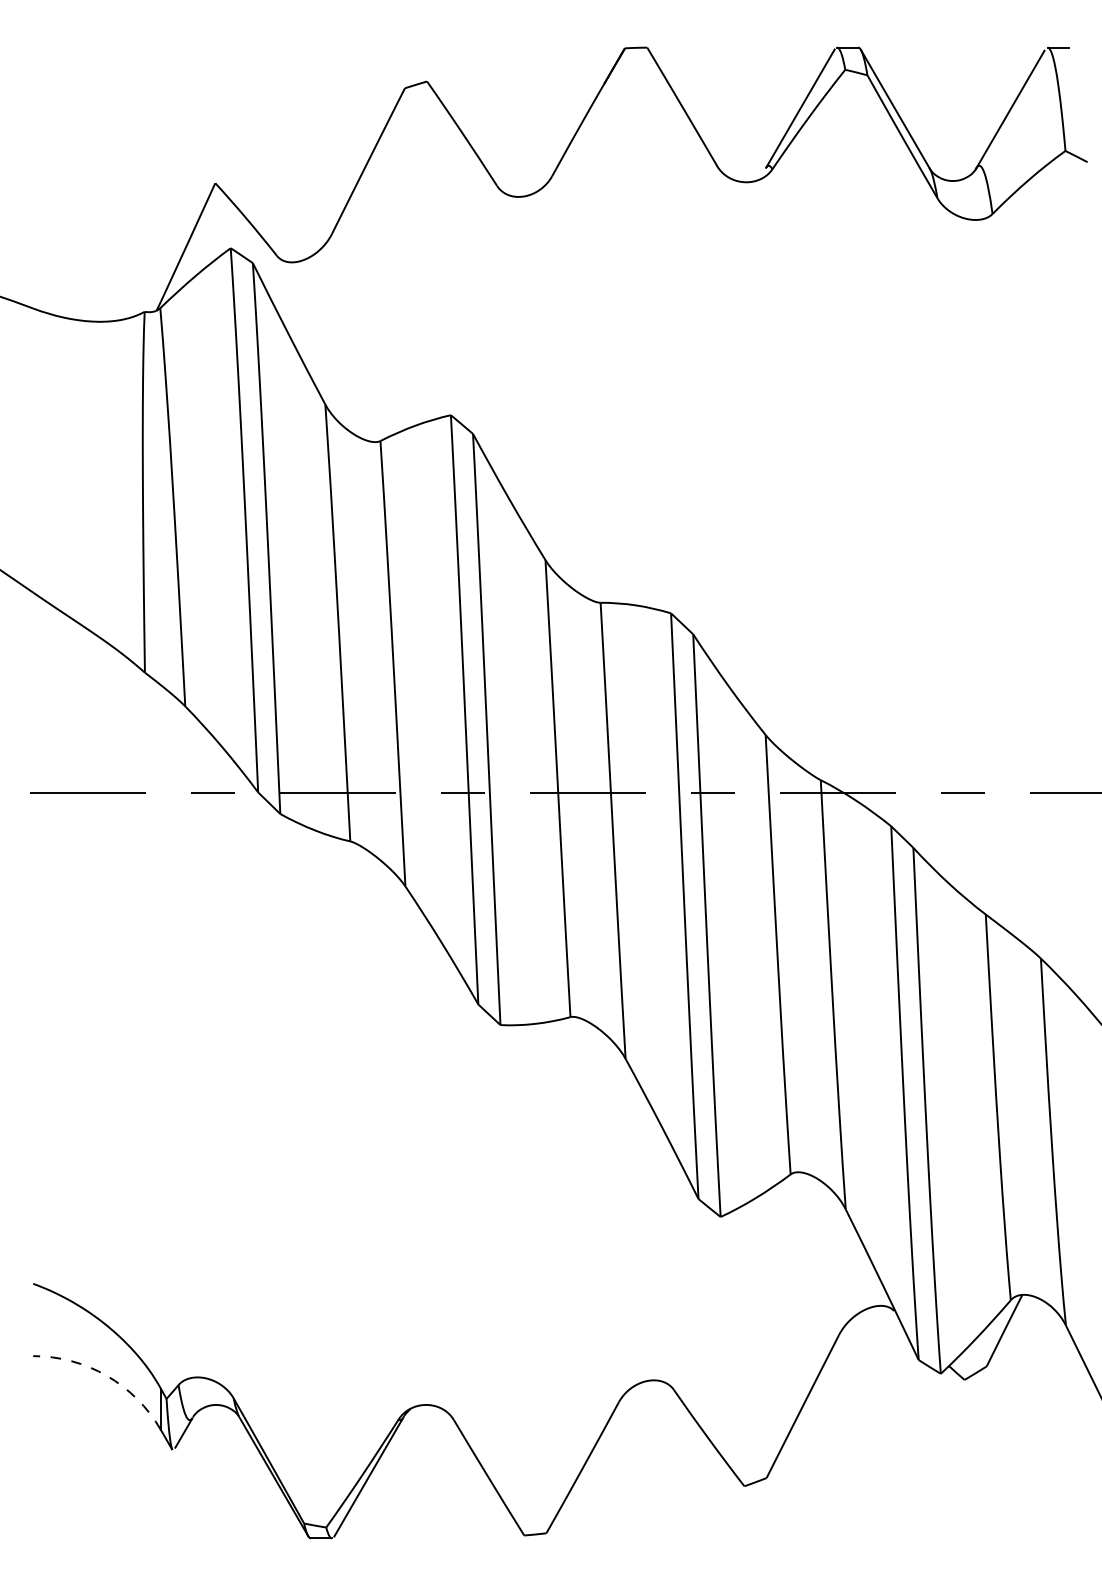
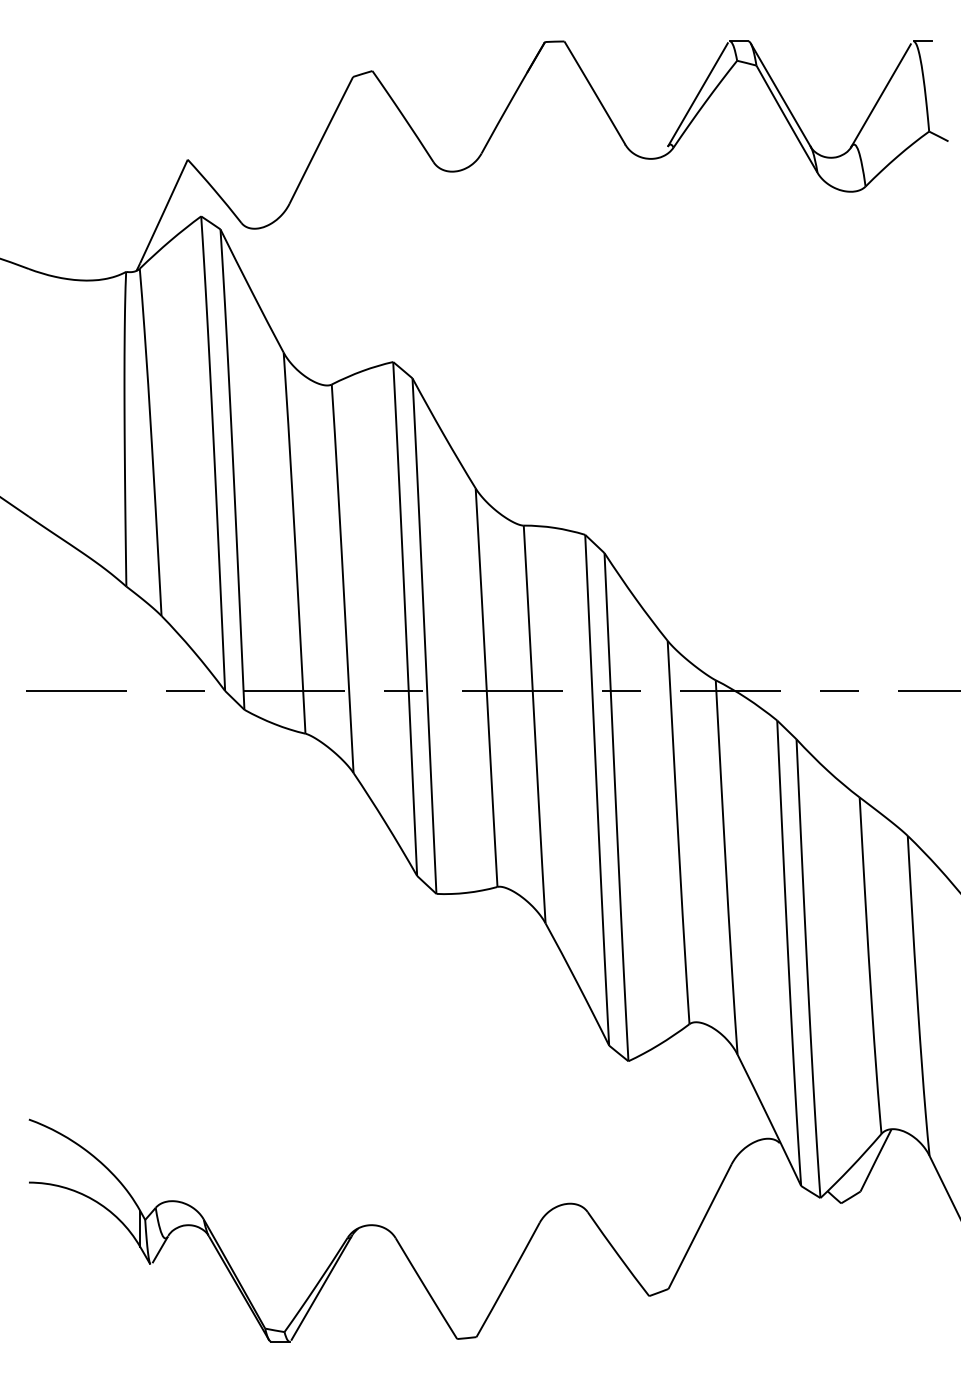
arc: (106, 1375) -> (92, 1199), dashed -> solid

